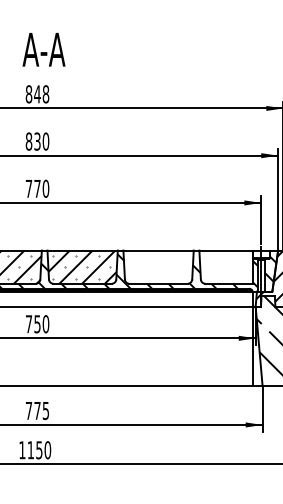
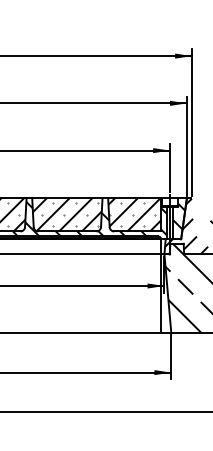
hatch: (158, 266) -> (67, 214), added
hatch: (225, 266) -> (134, 214), added

